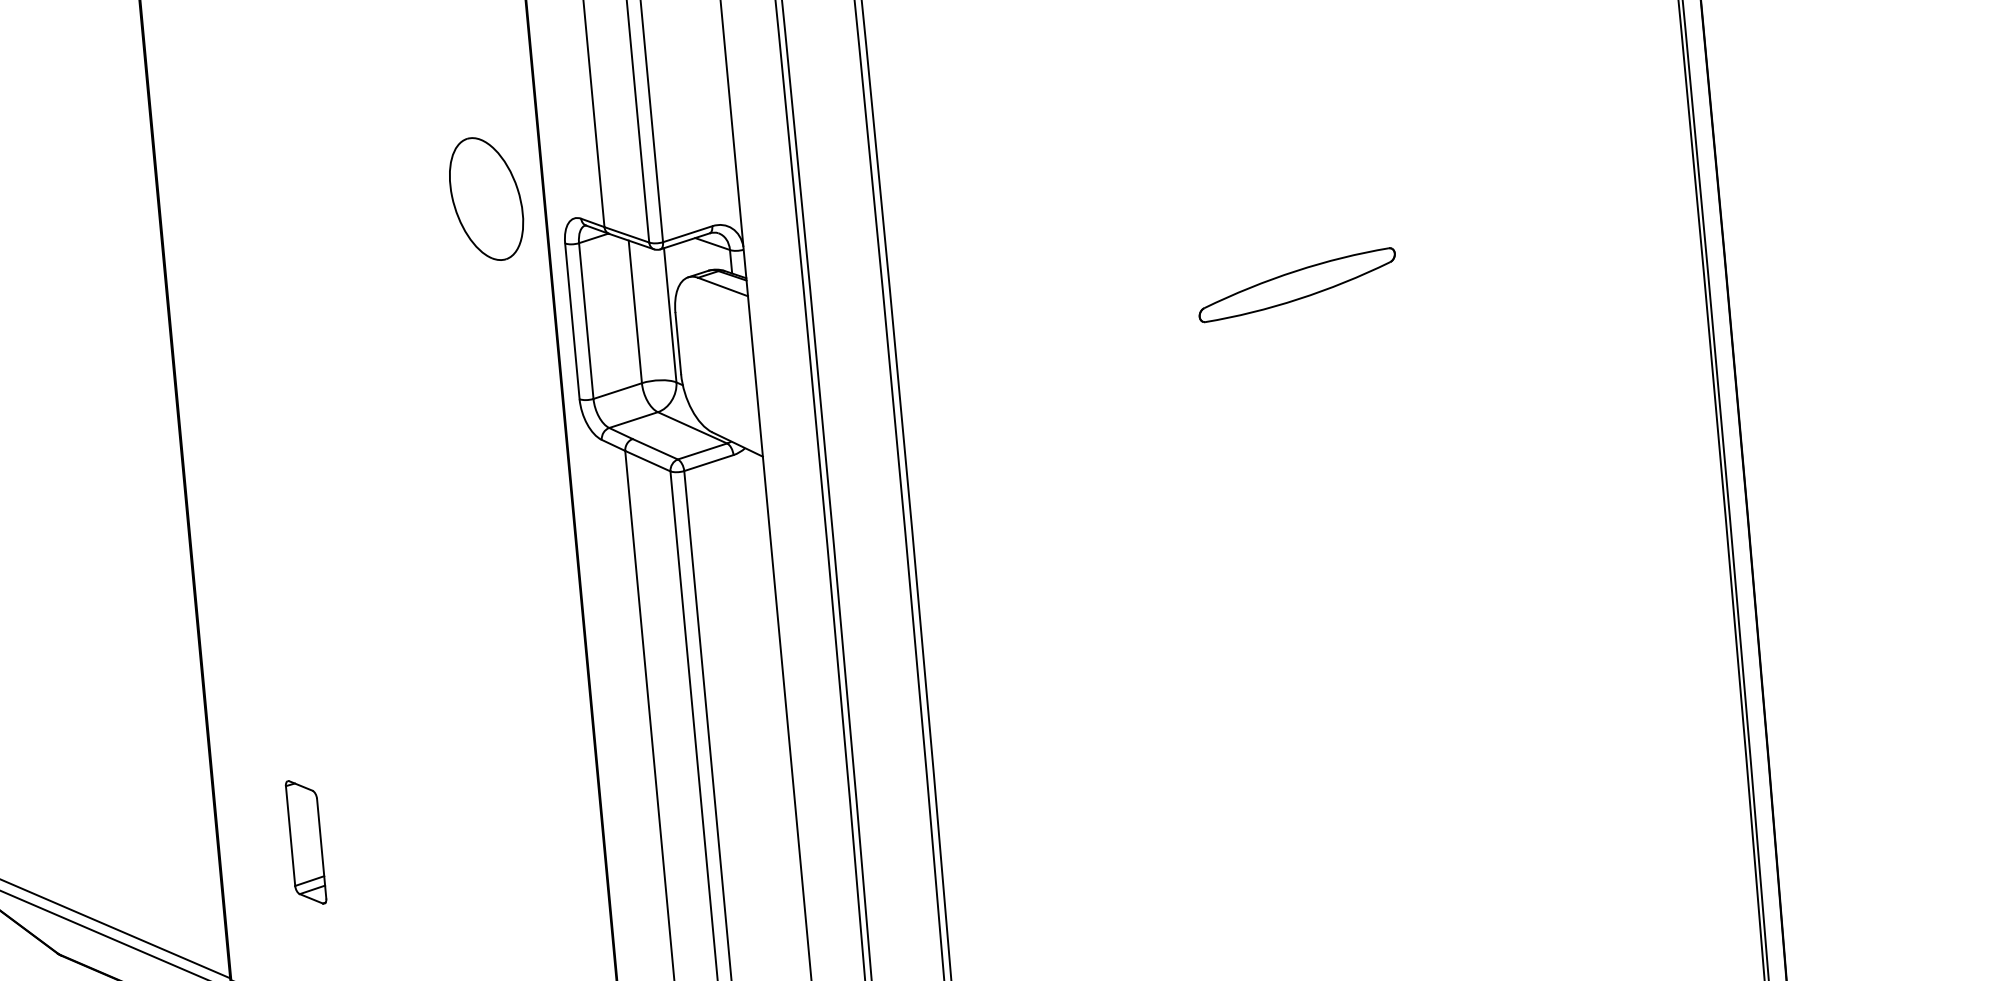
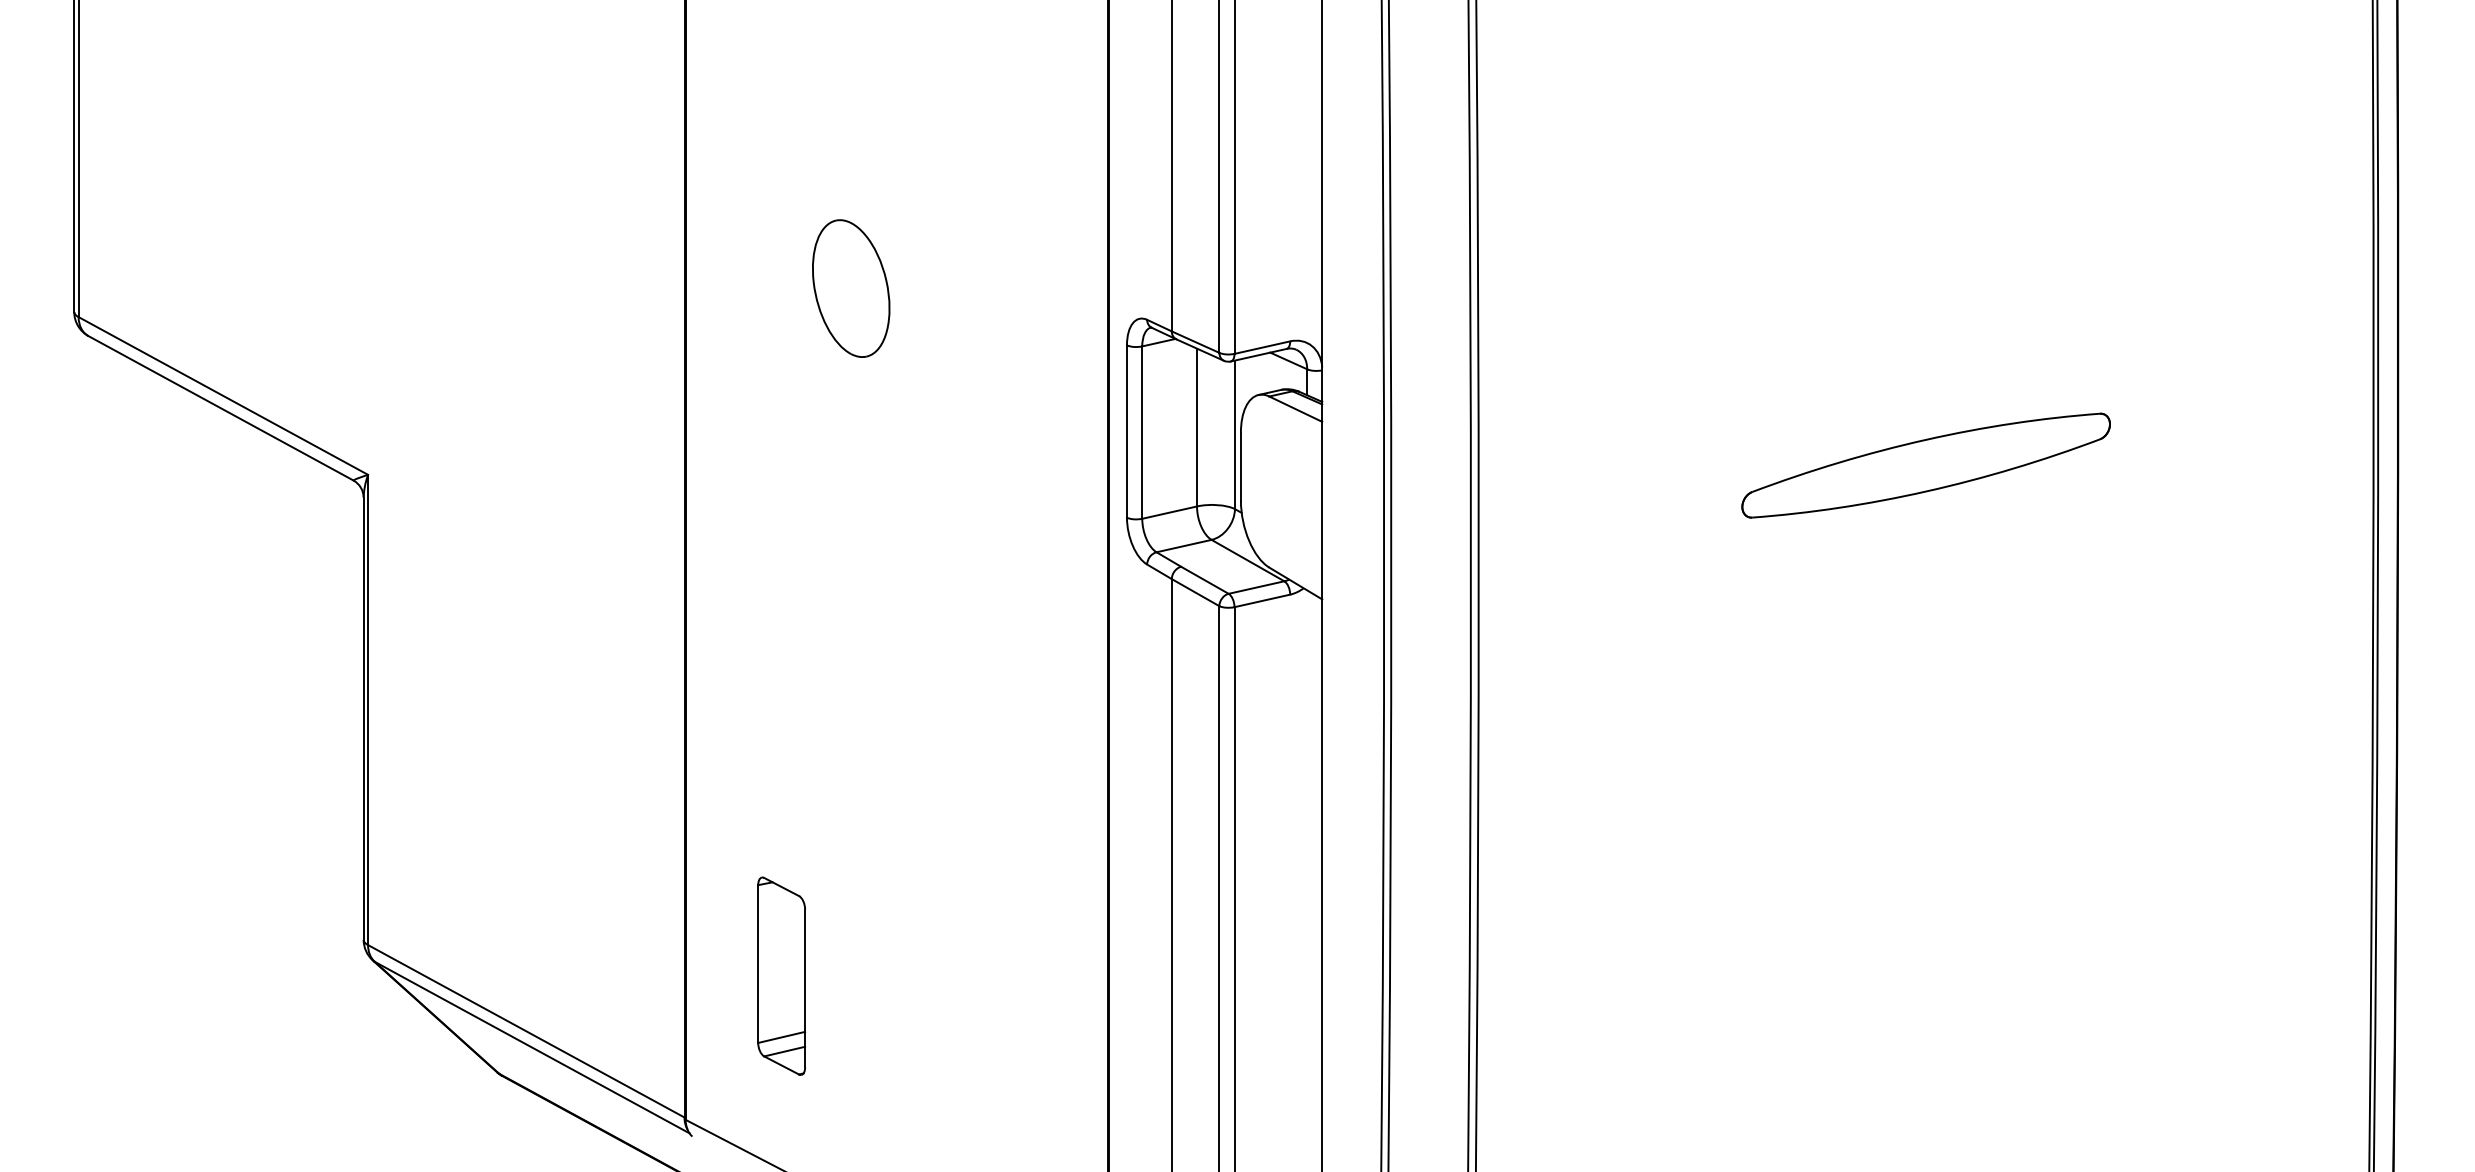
part: (486, 198) -> (851, 288), moved
part: (1296, 285) -> (1925, 465), size x1.67
part: (305, 841) -> (781, 975), size x1.43

